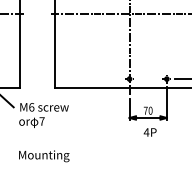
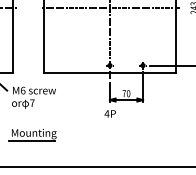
text: (149, 131) -> (109, 113), moved
line: (41, 163) -> (31, 140), added

